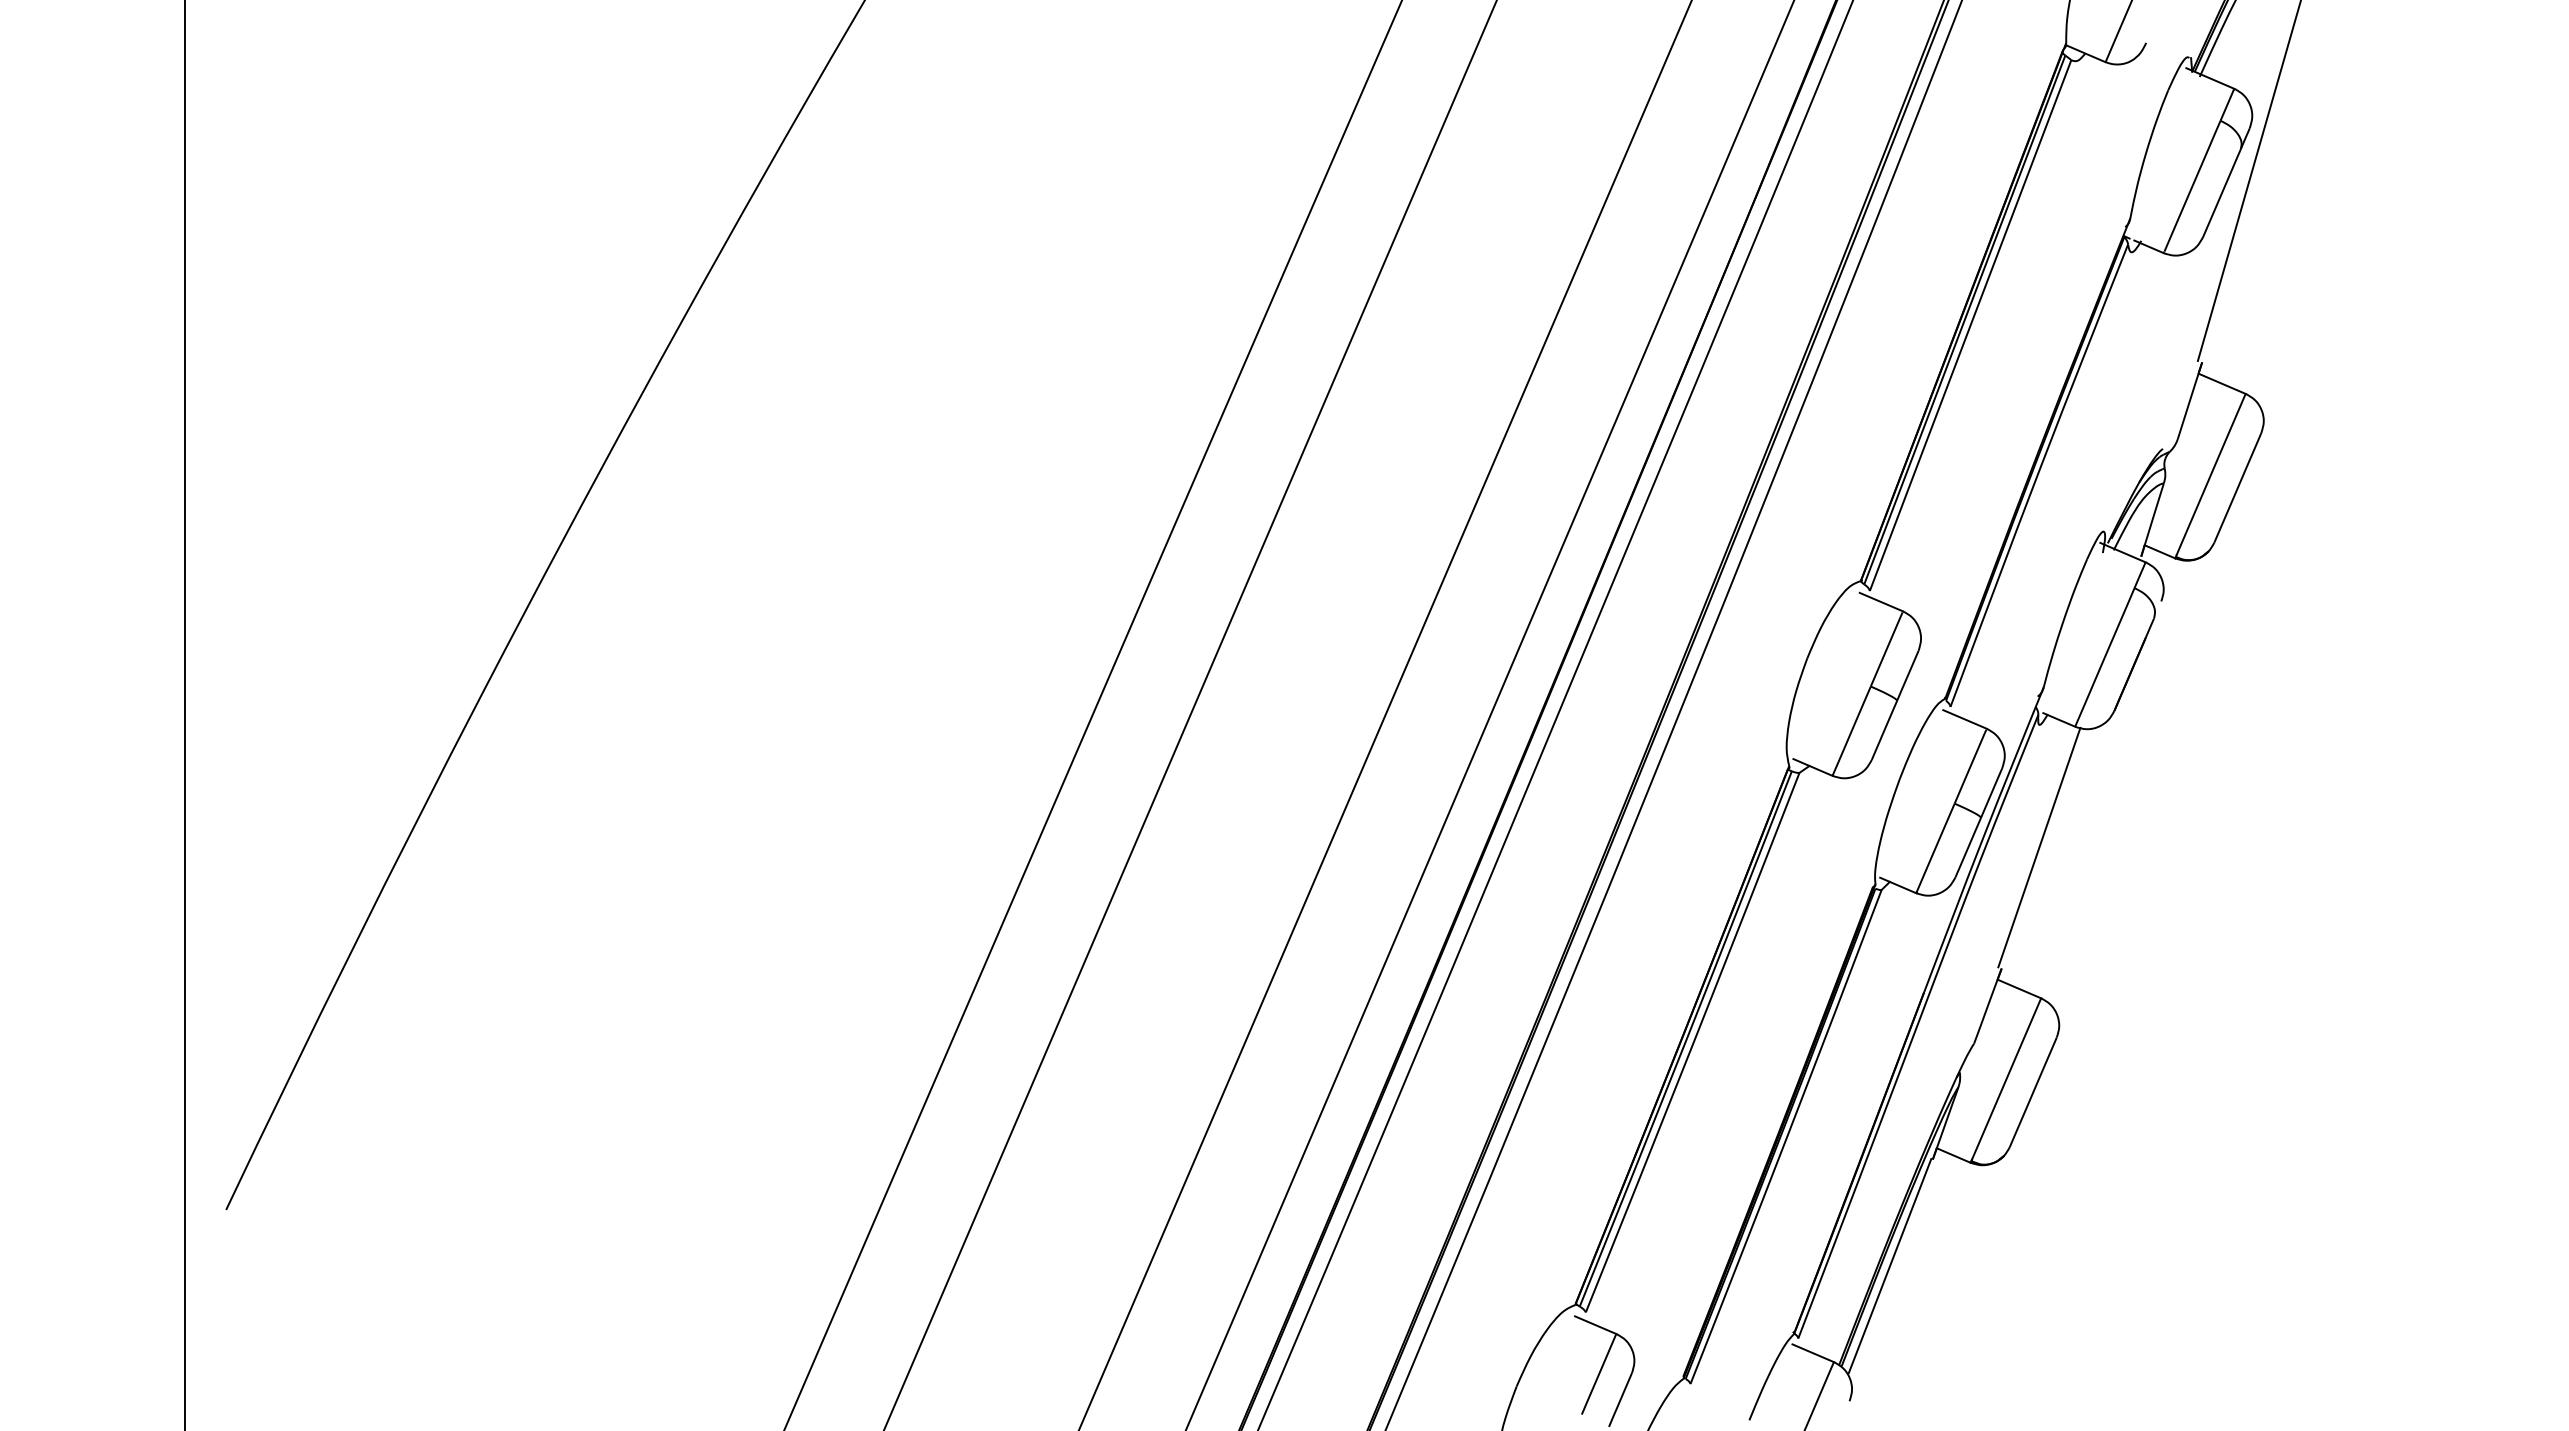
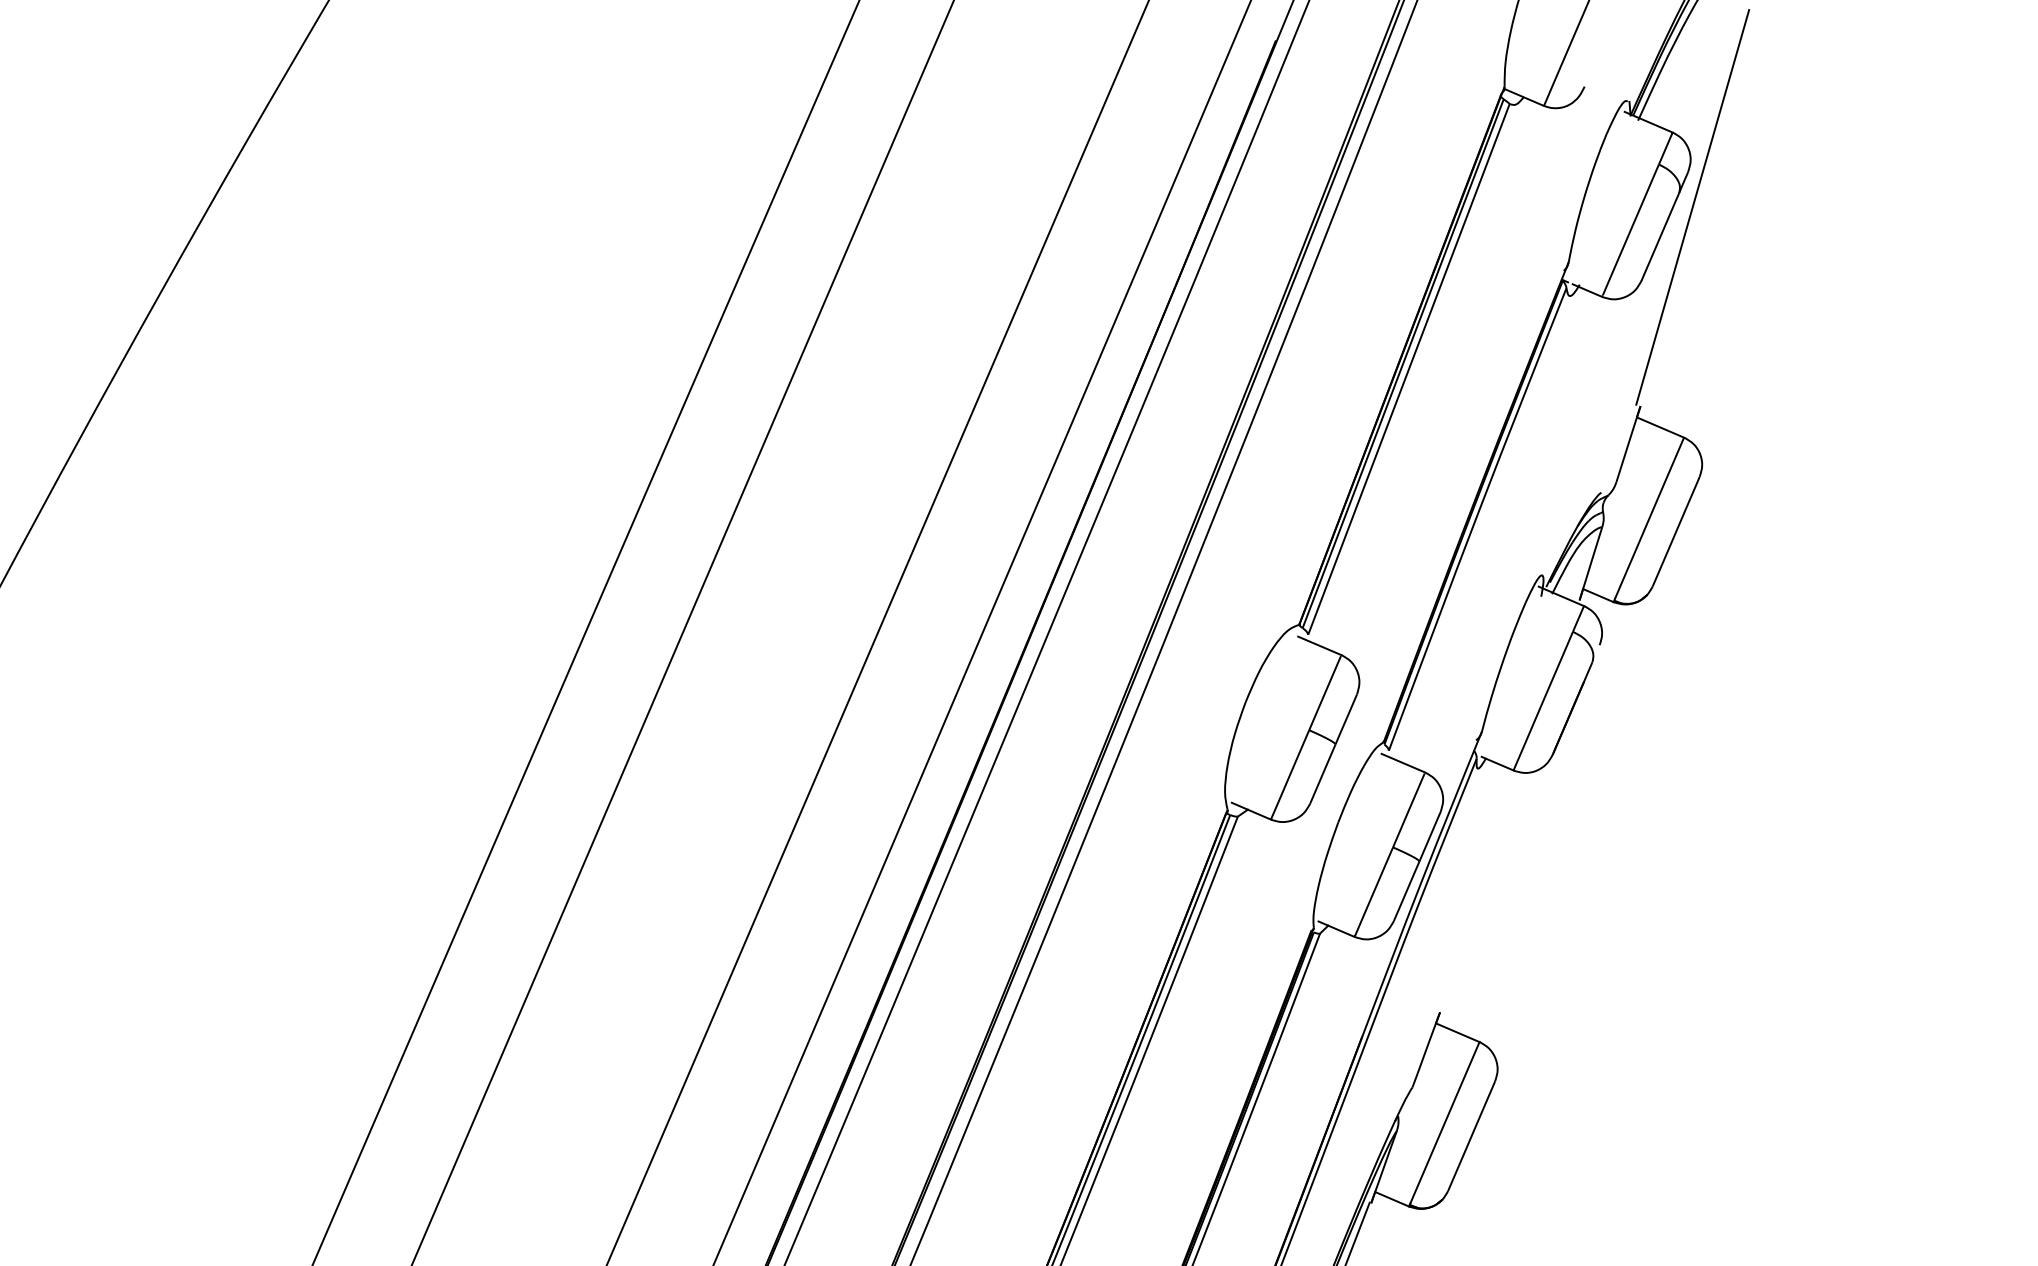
line: (2039, 847) -> (1477, 891), removed

